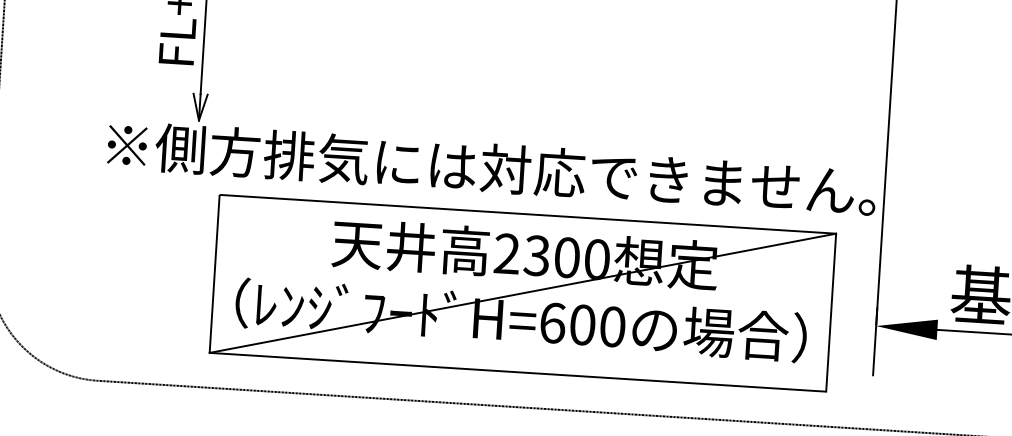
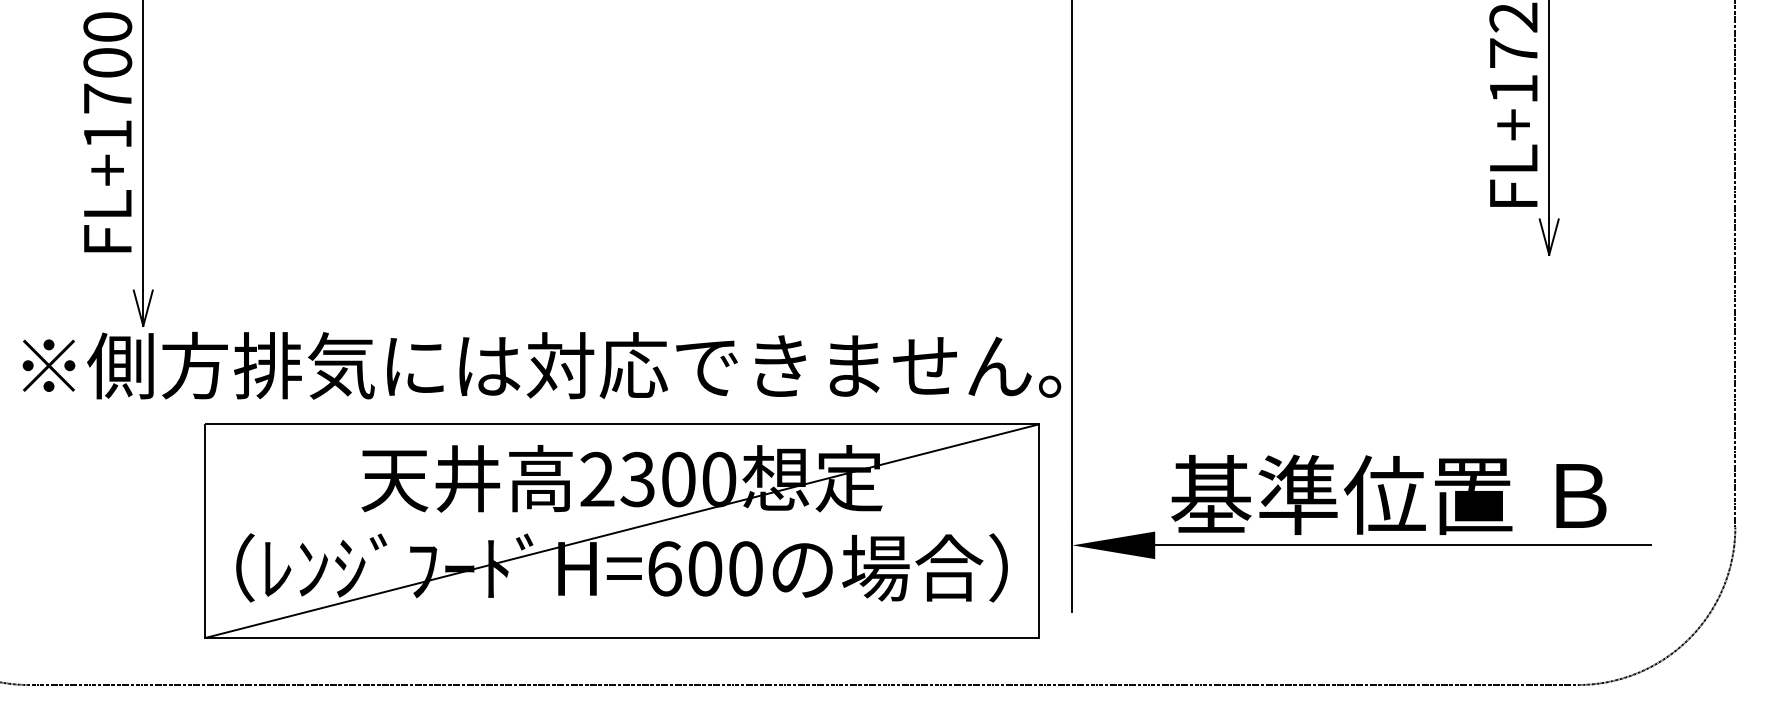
part: (522, 292) -> (621, 530), moved

